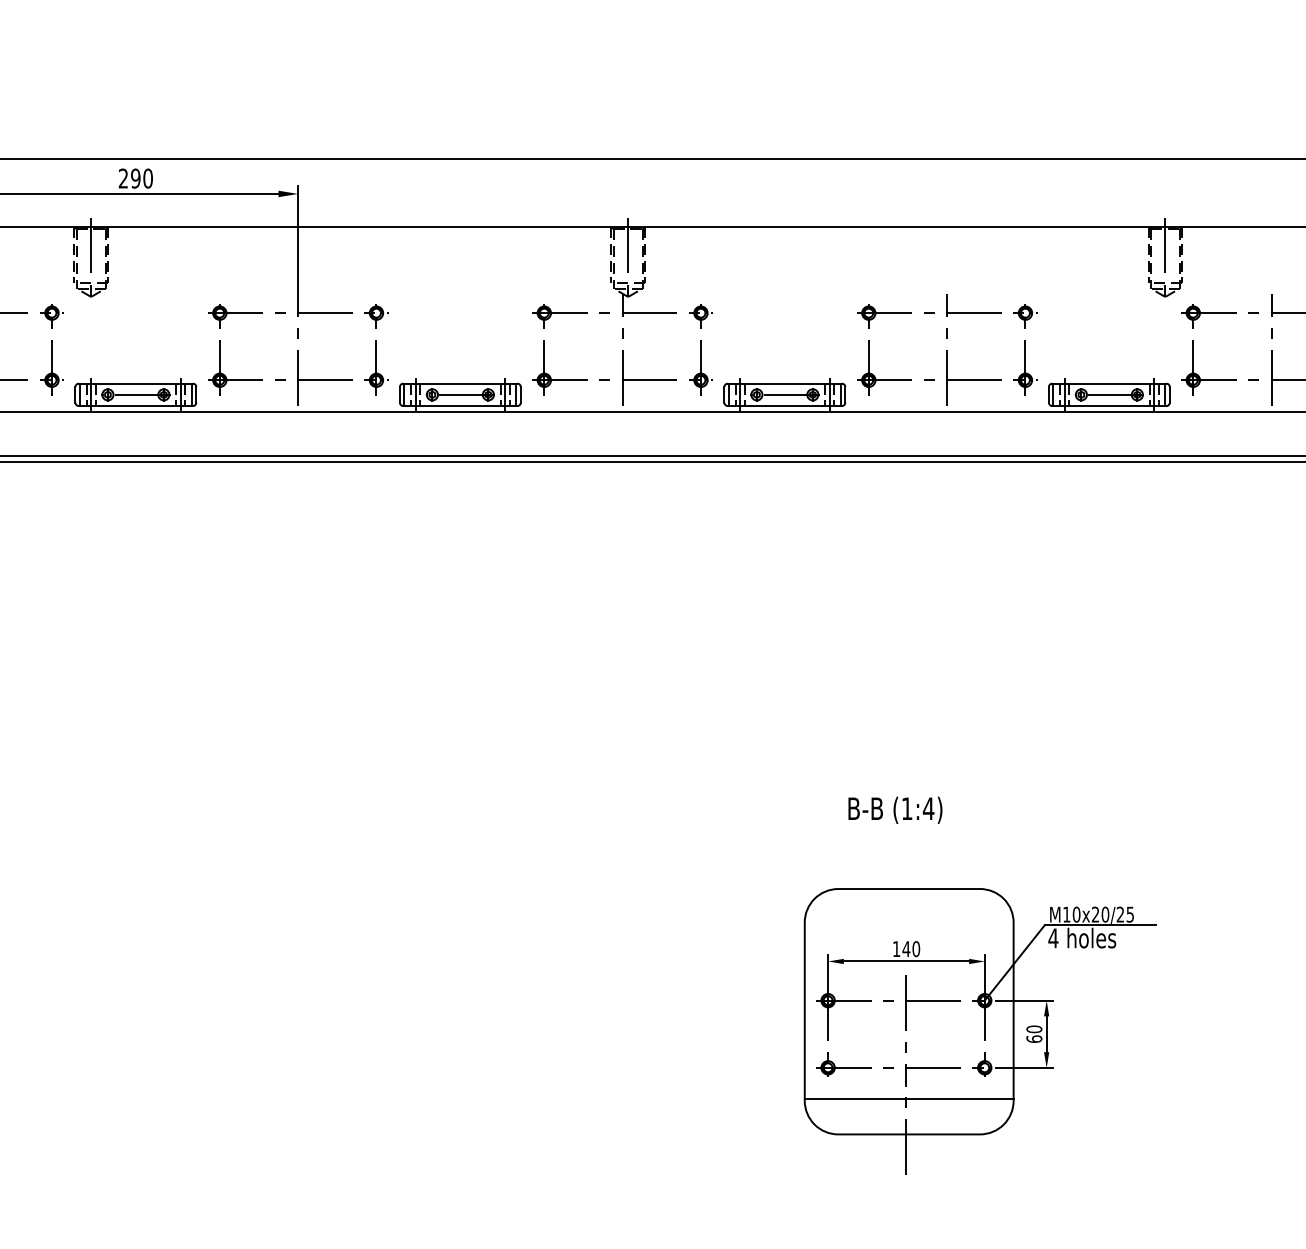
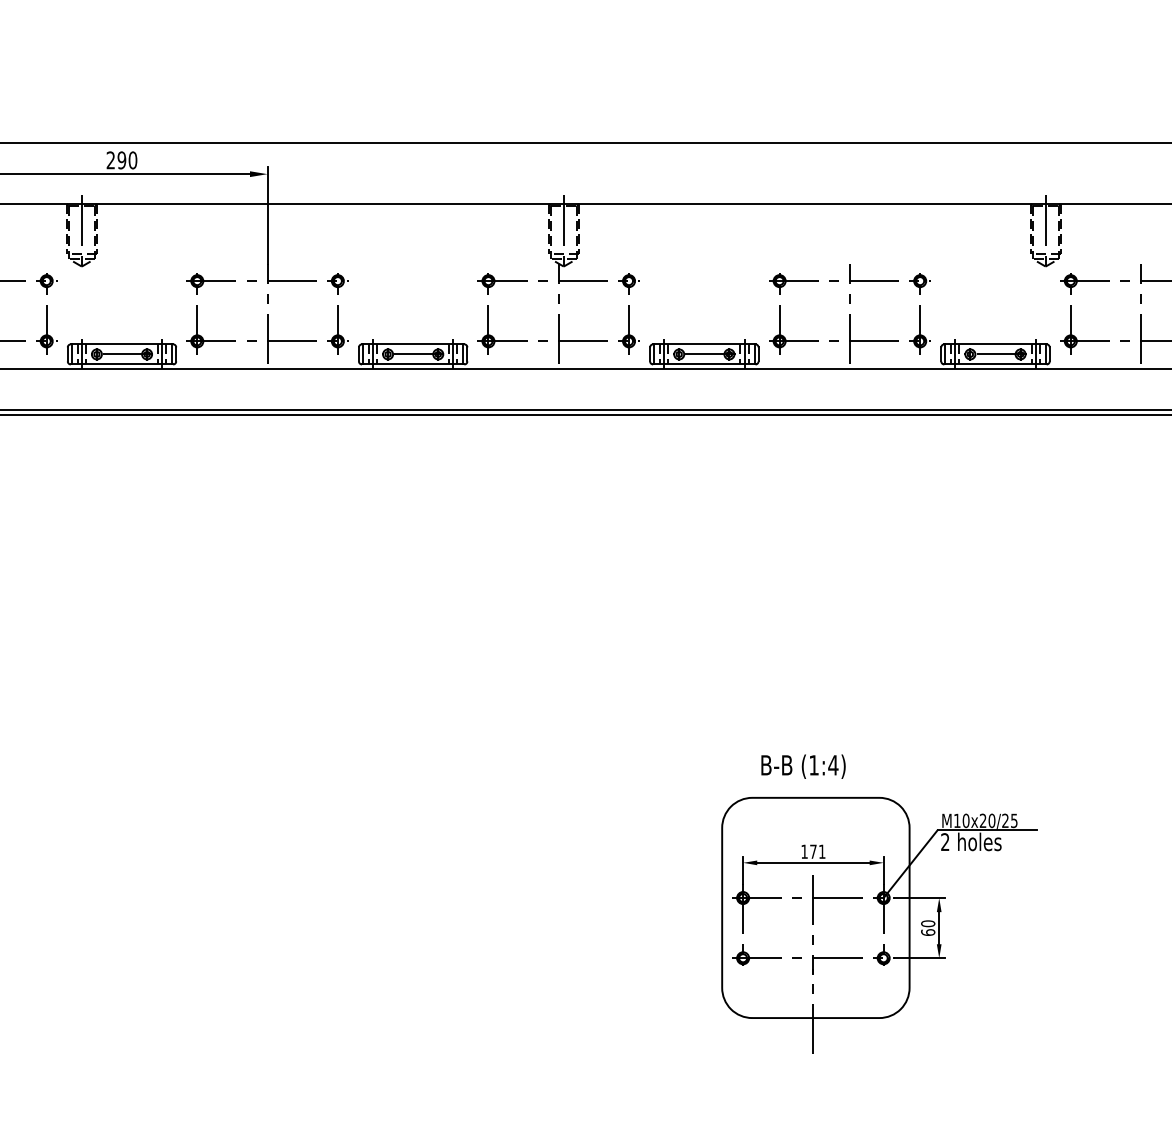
text: (895, 809) -> (803, 765), moved
text: (1053, 938) -> (945, 842), 4 -> 2
text: (911, 949) -> (817, 852), 140 -> 171
line: (908, 1099) -> (815, 986), removed

